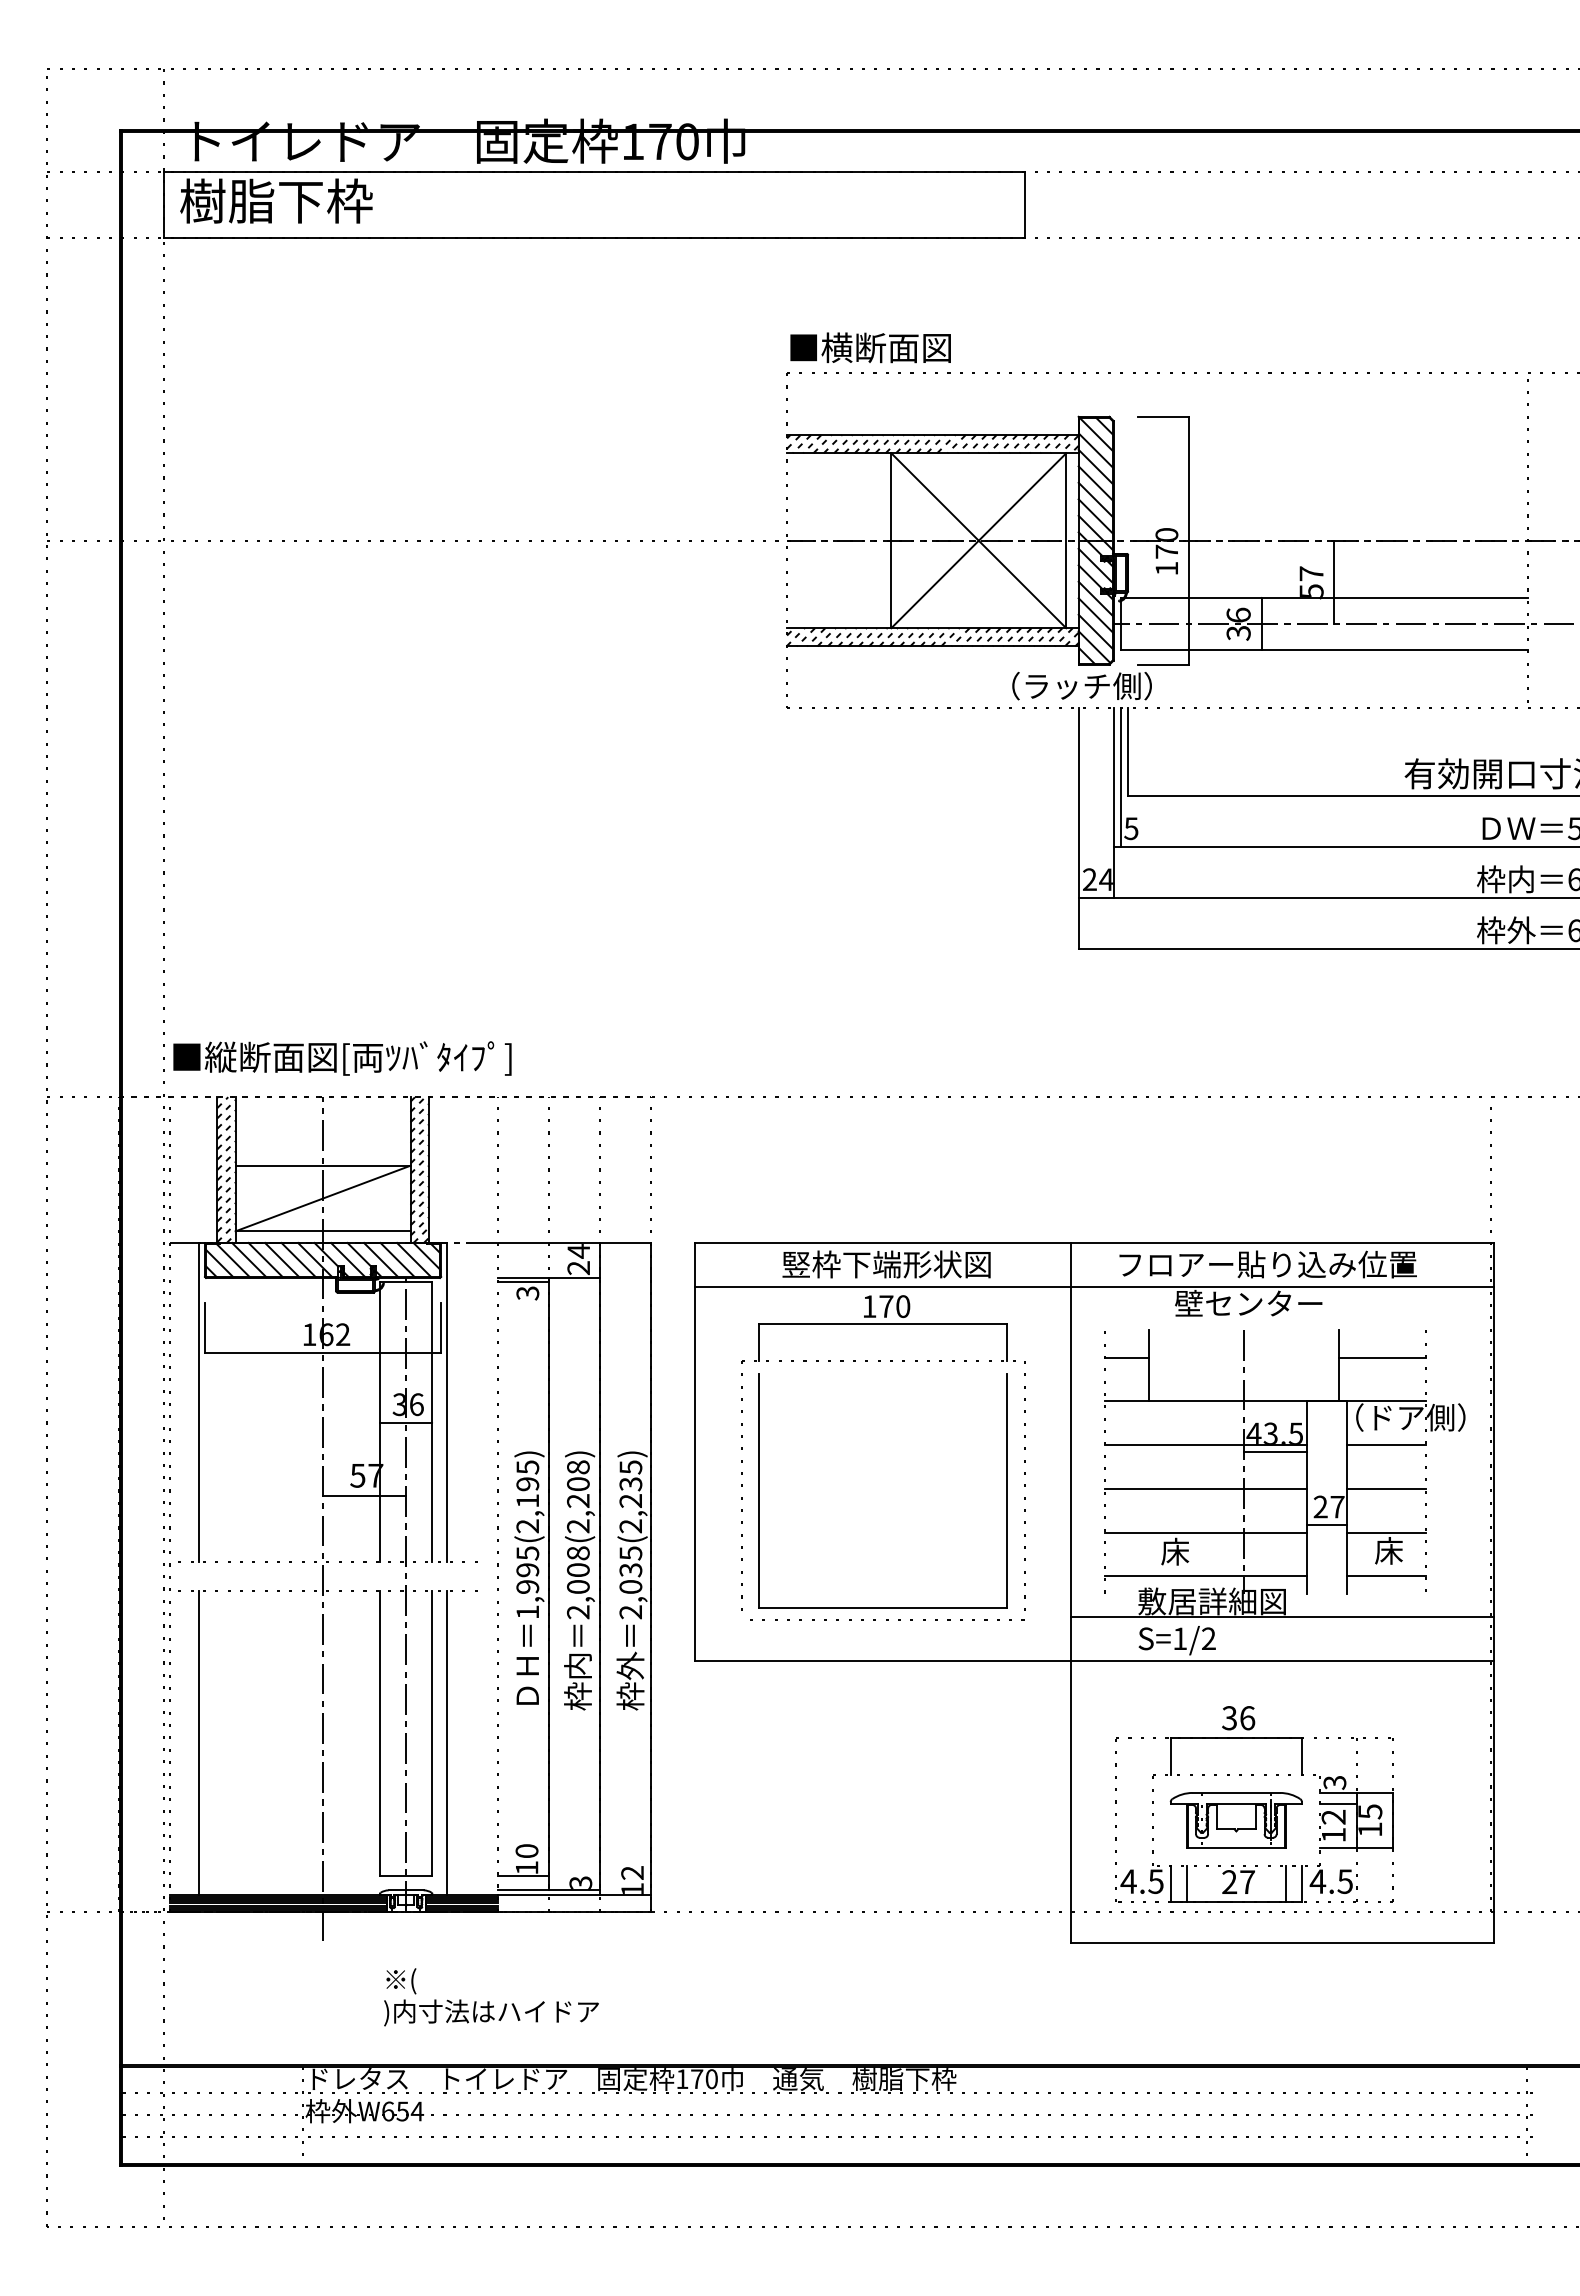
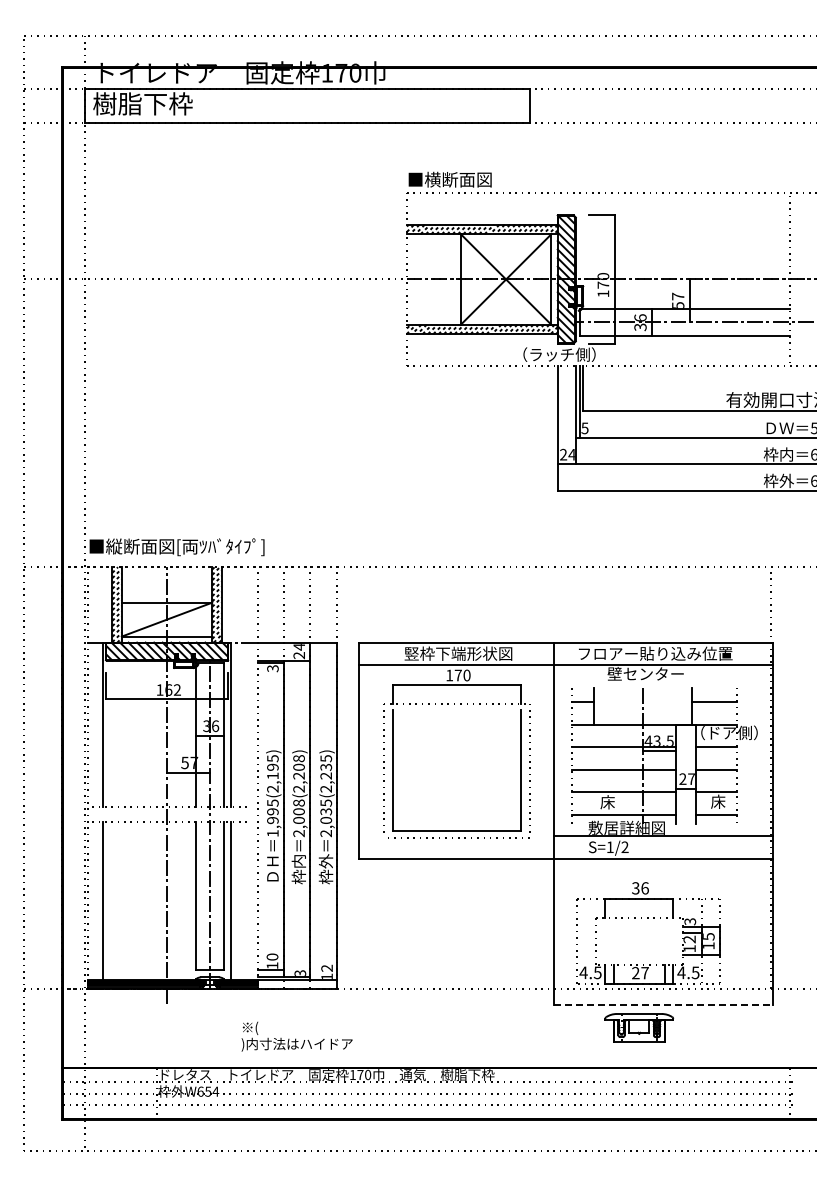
part: (1234, 1819) -> (638, 1027), moved
line: (1283, 1942) -> (663, 1004), solid -> dashed
text: (490, 1996) -> (296, 1036), moved

